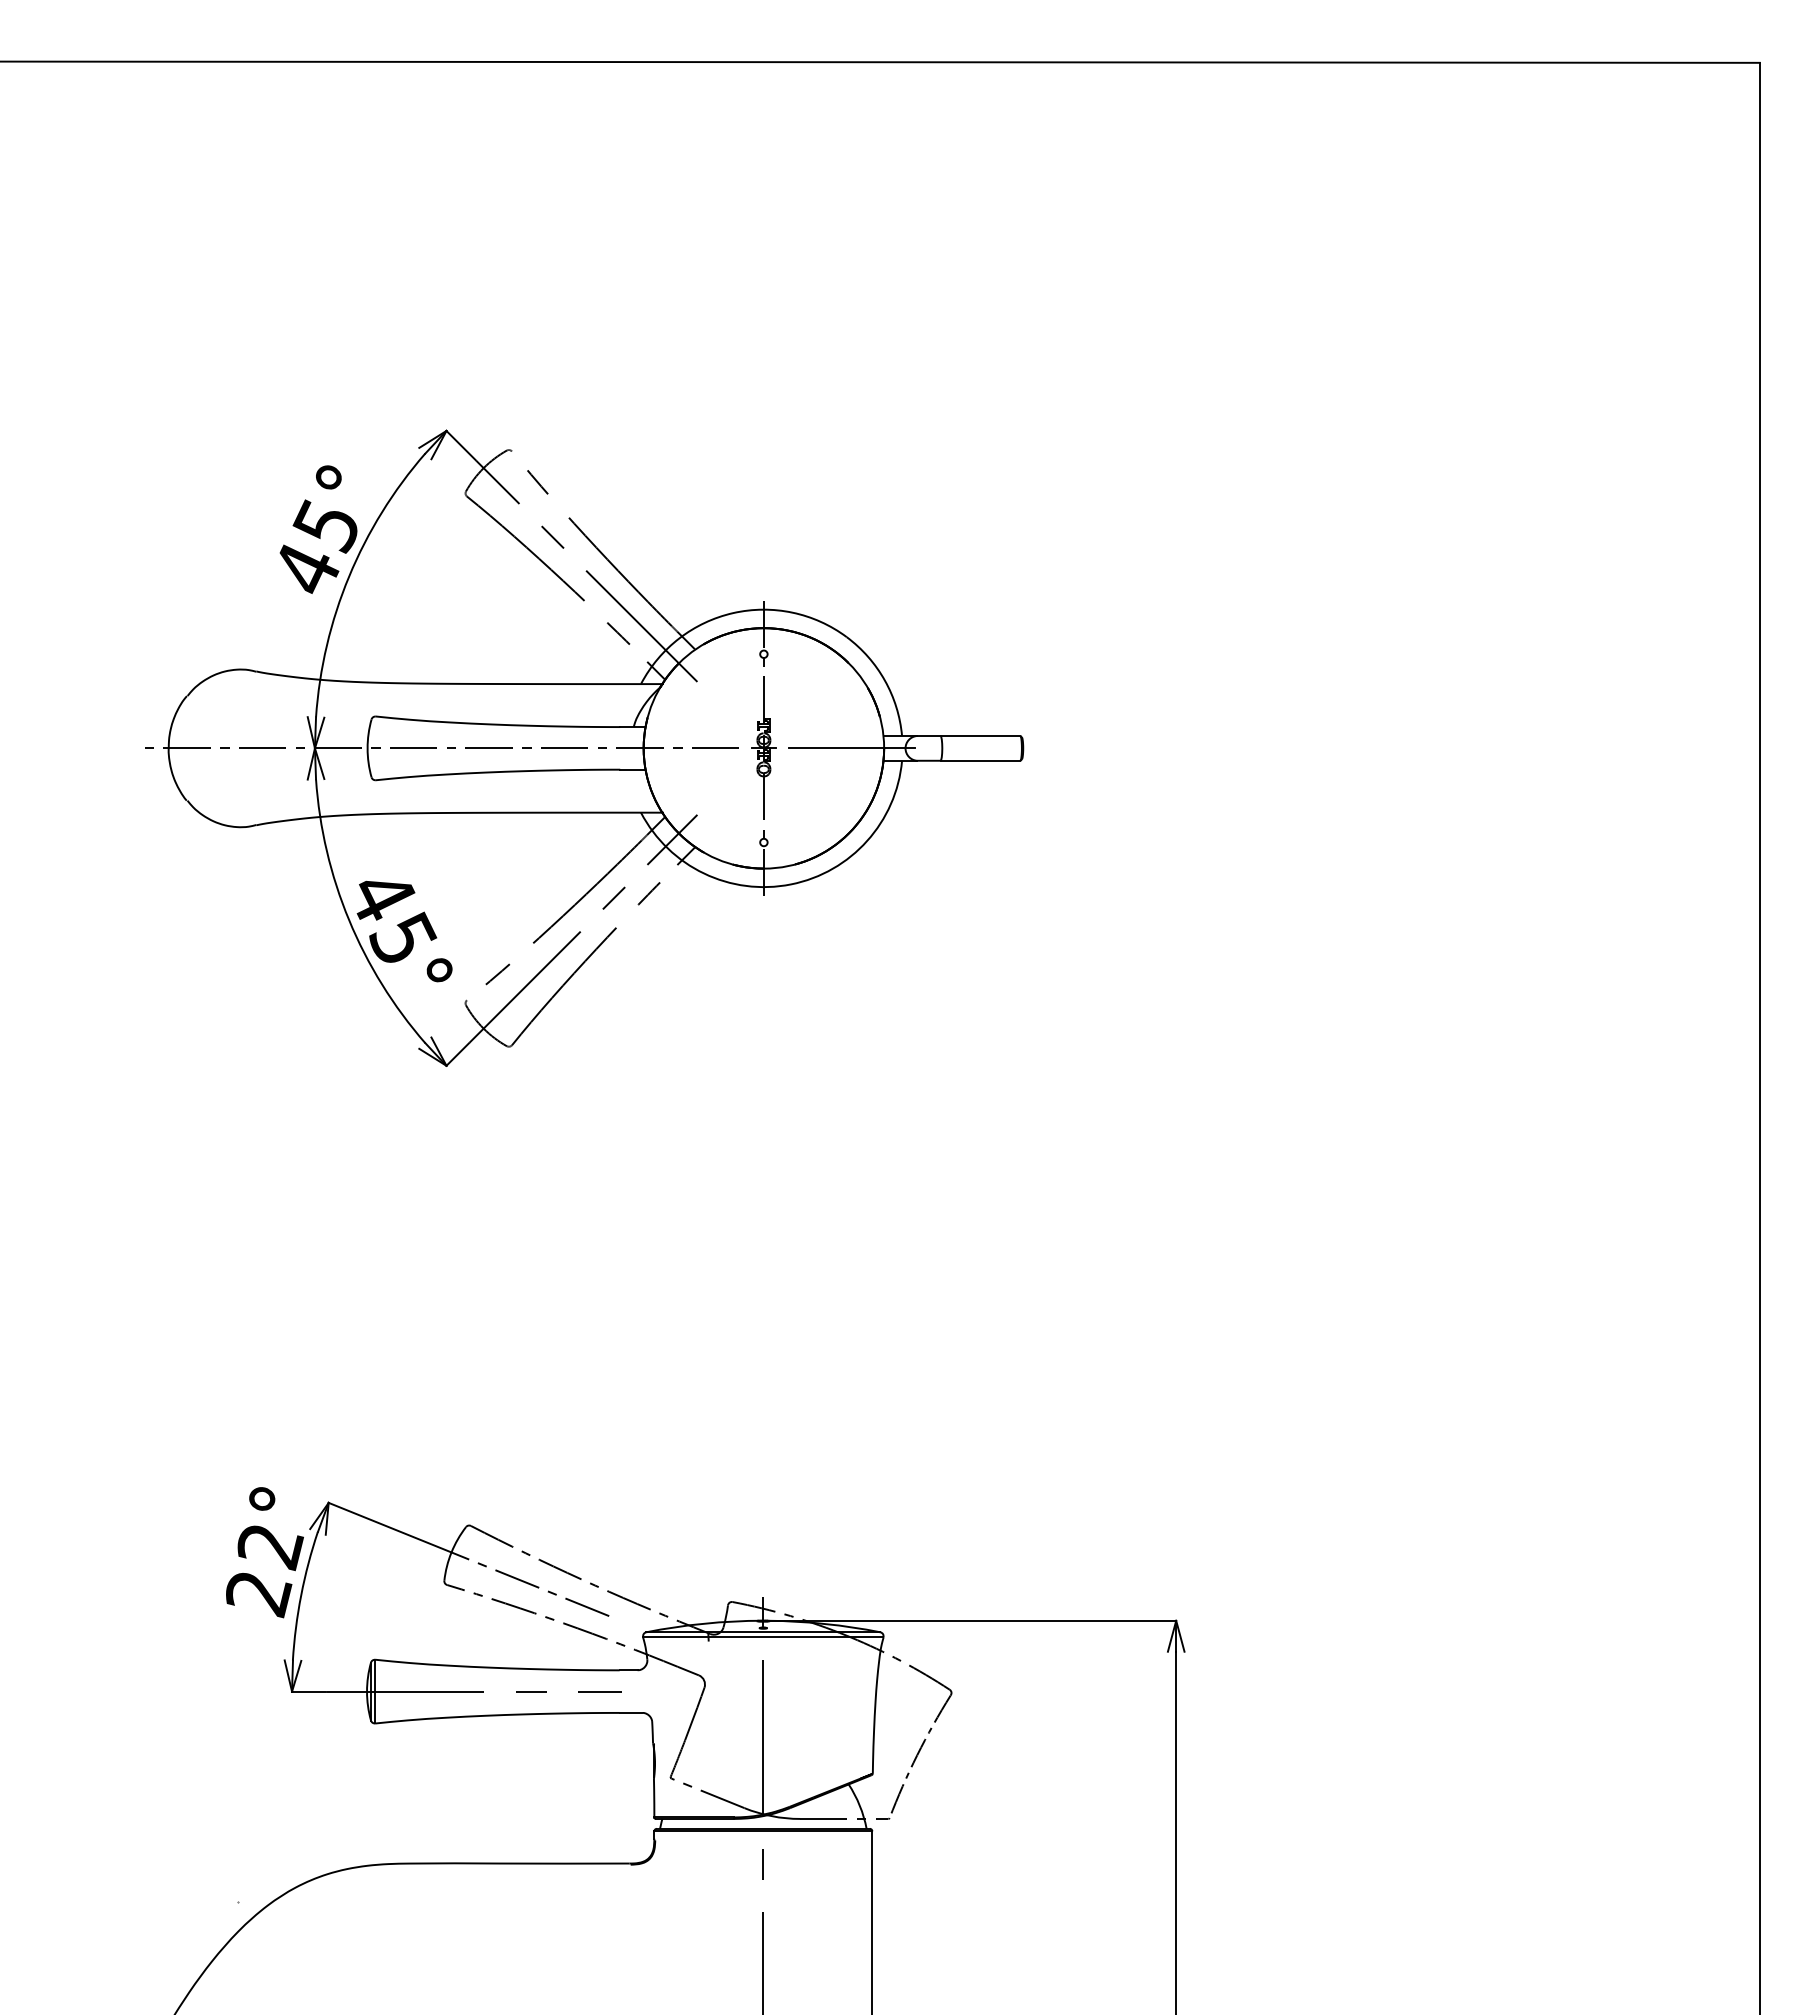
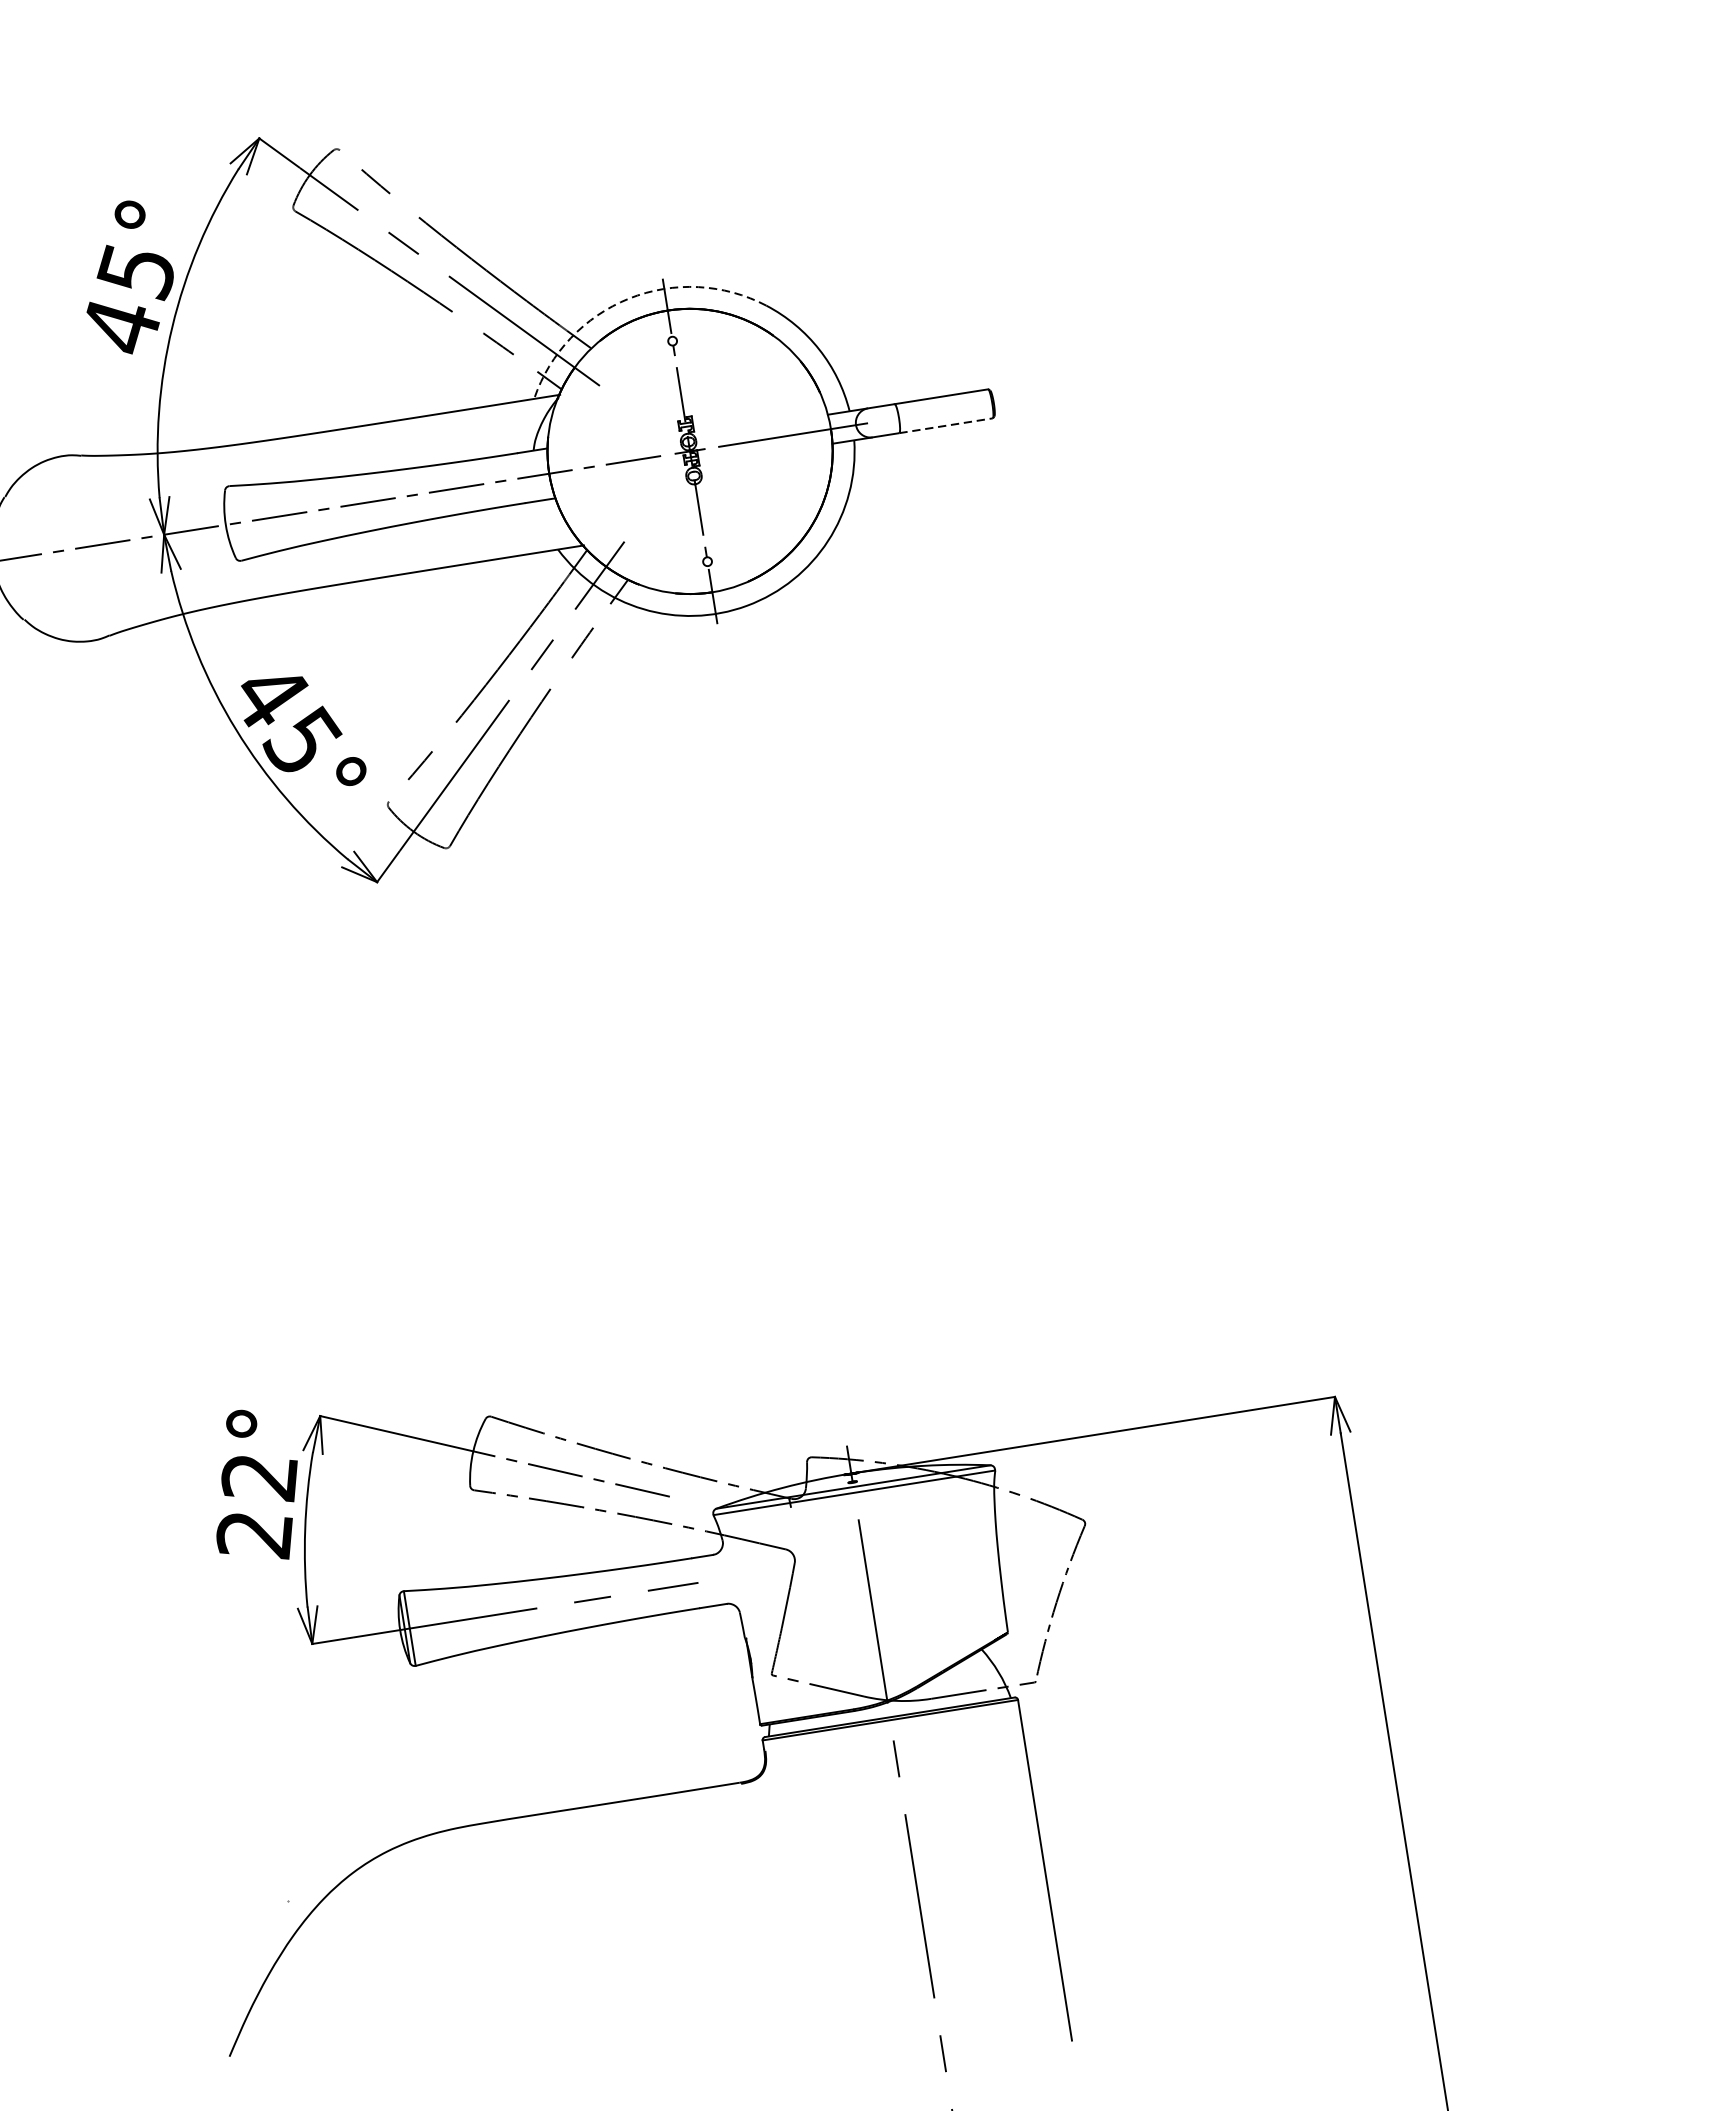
arc: (733, 613) -> (629, 299), solid -> dashed
line: (980, 760) -> (946, 425), solid -> dashed

